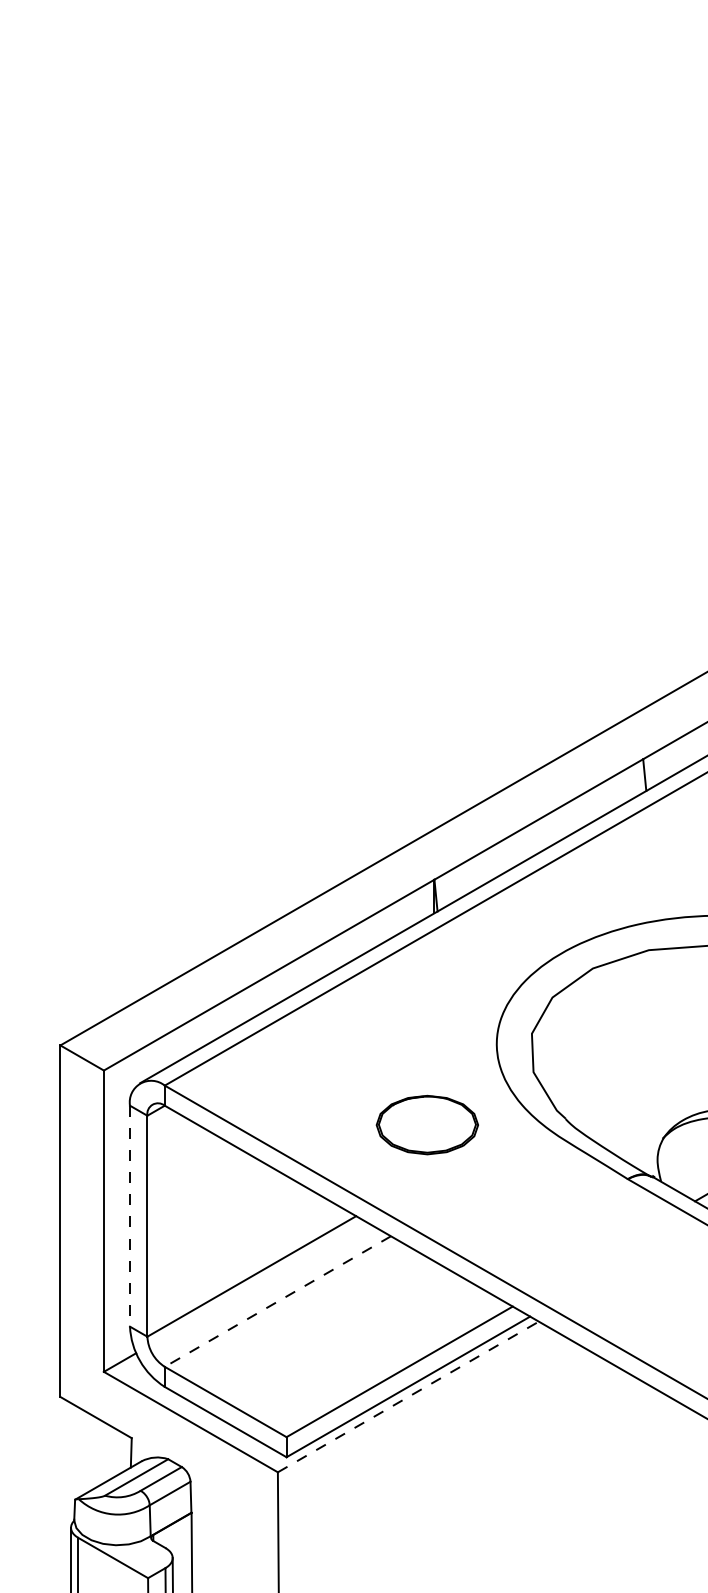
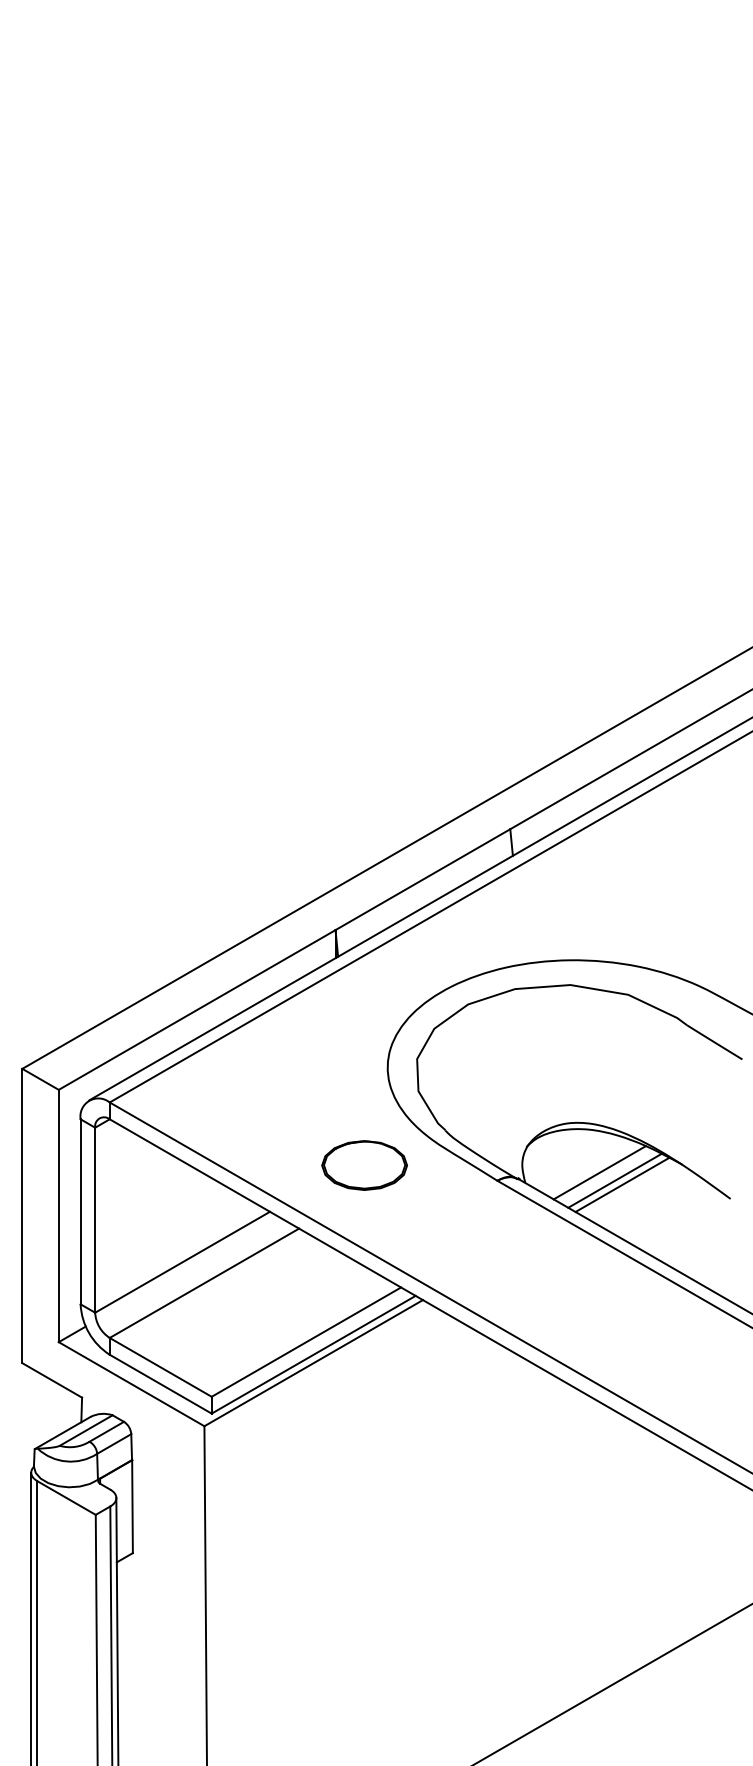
part: (427, 1125) -> (364, 1165), moved
line: (129, 1215) -> (80, 1211), dashed -> solid
line: (277, 1301) -> (204, 1283), dashed -> solid
line: (409, 1396) -> (314, 1362), dashed -> solid

